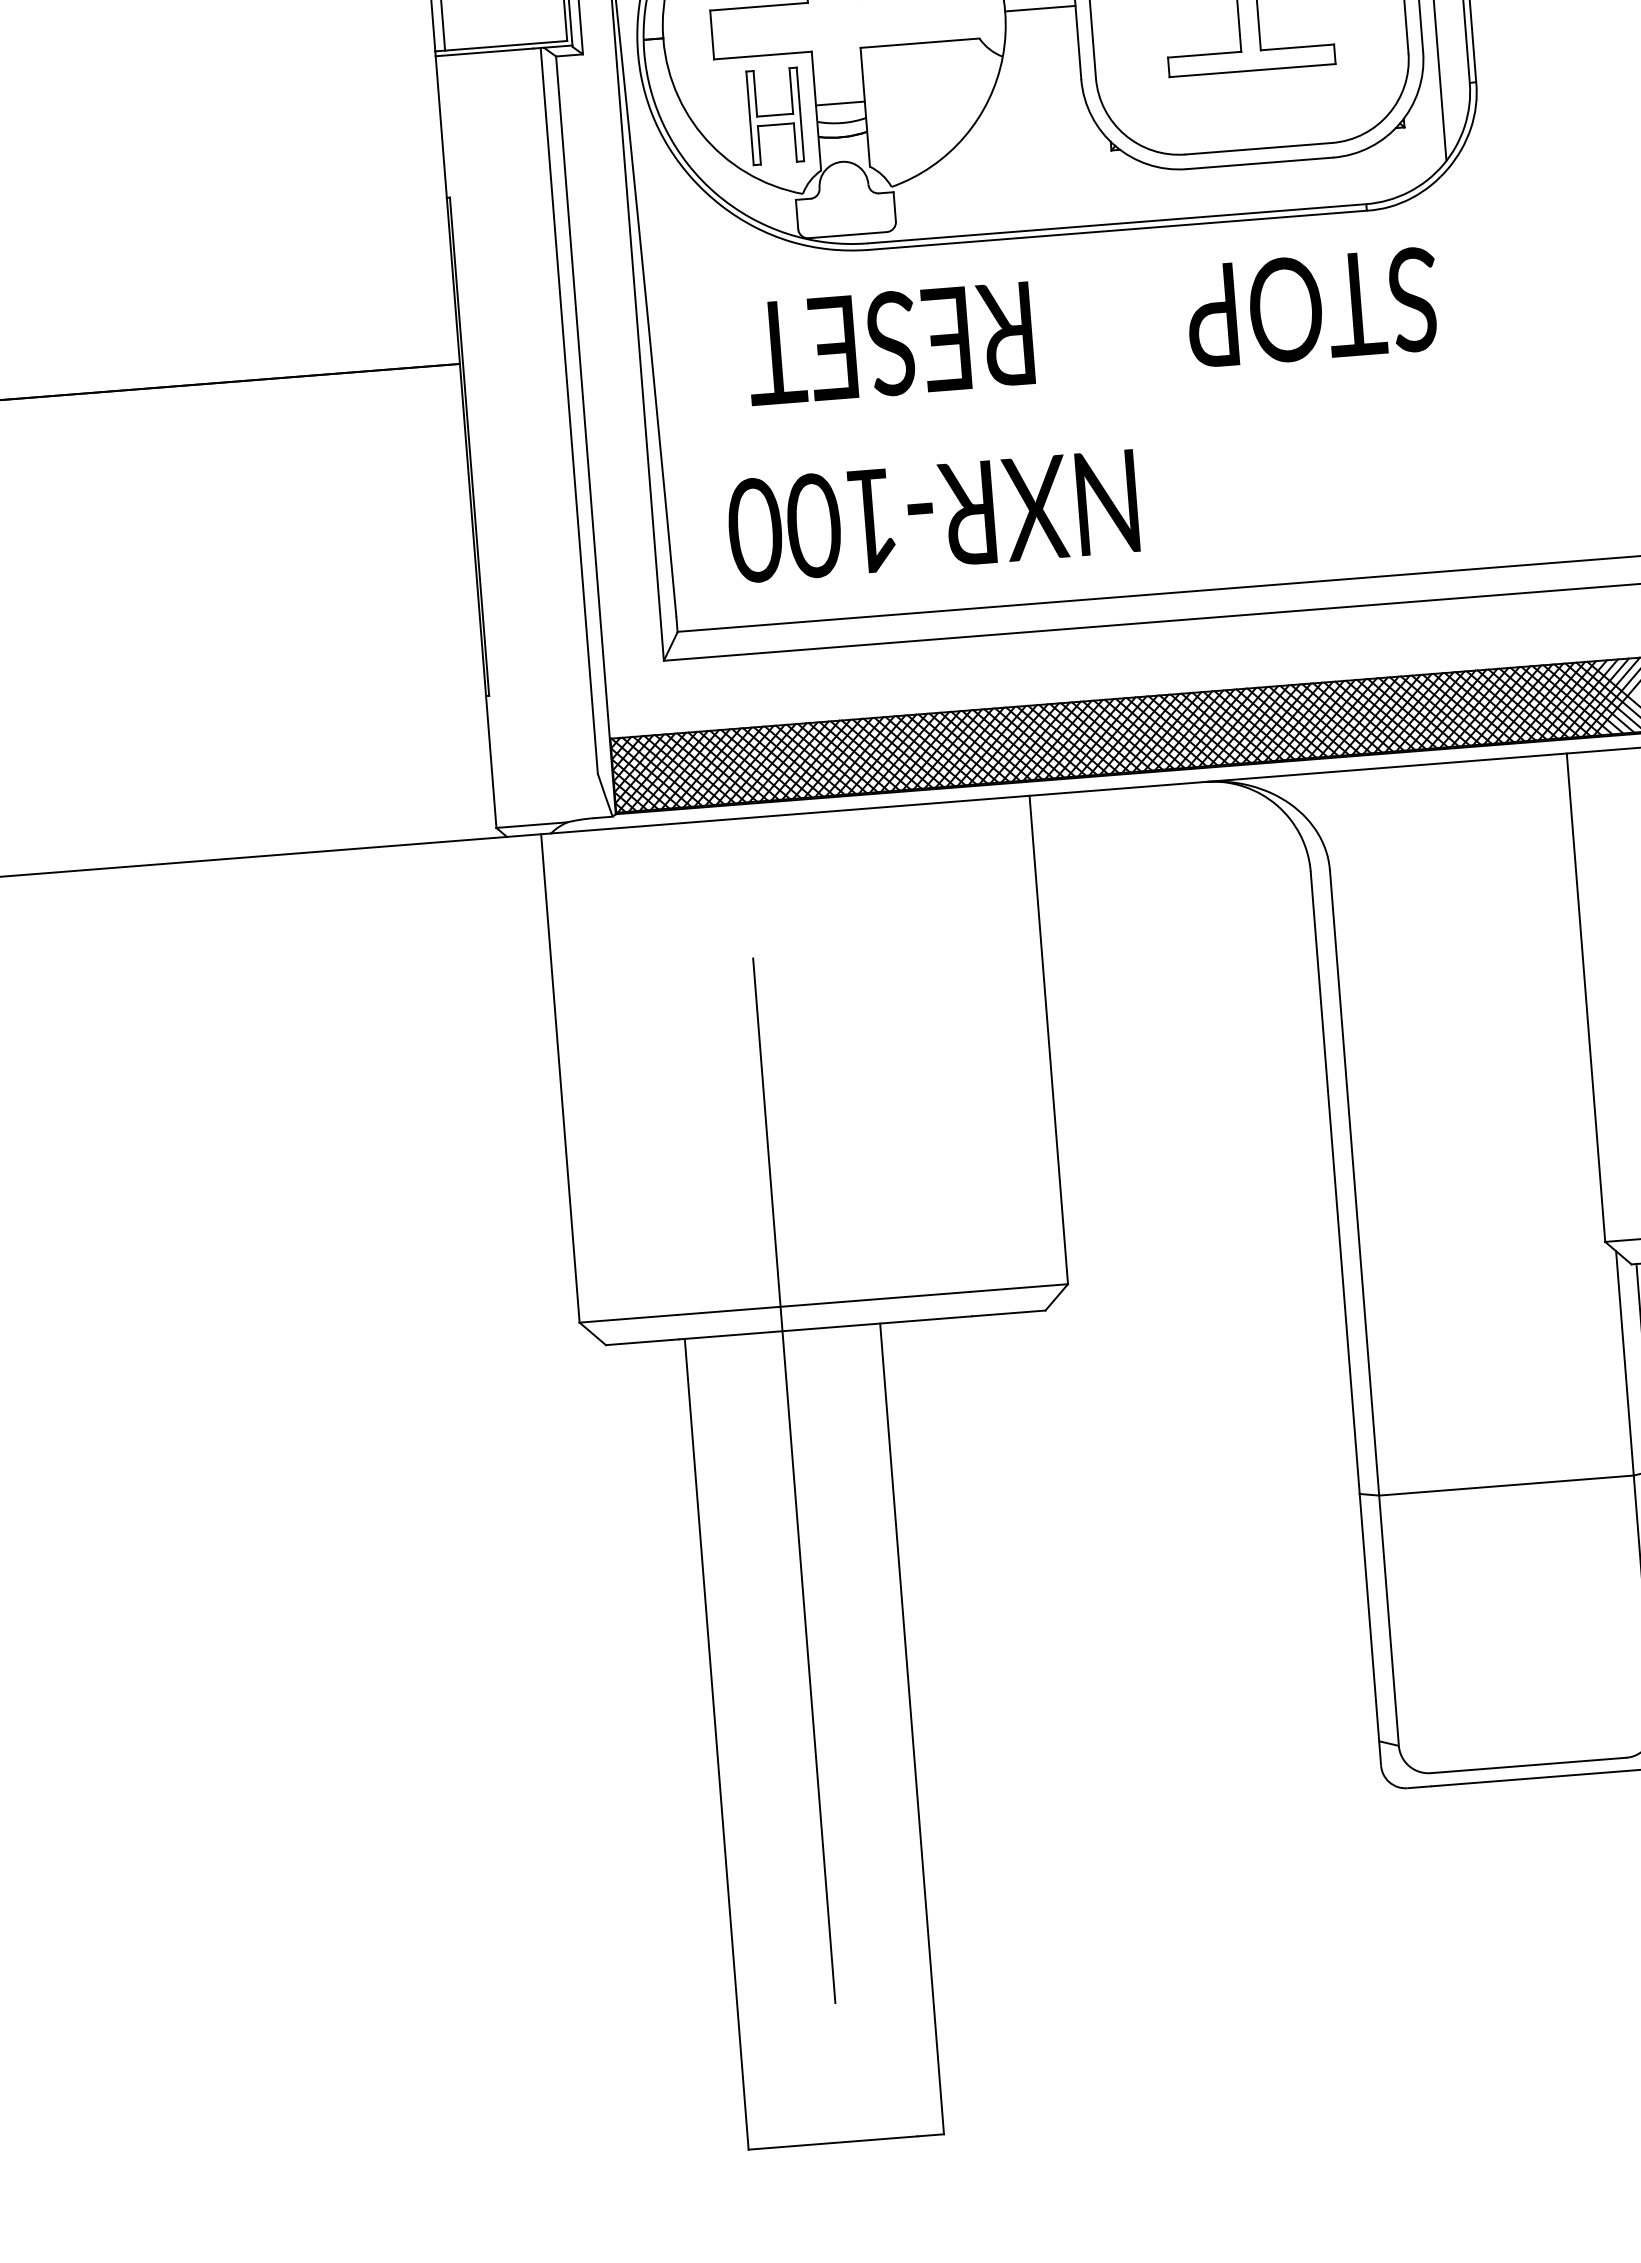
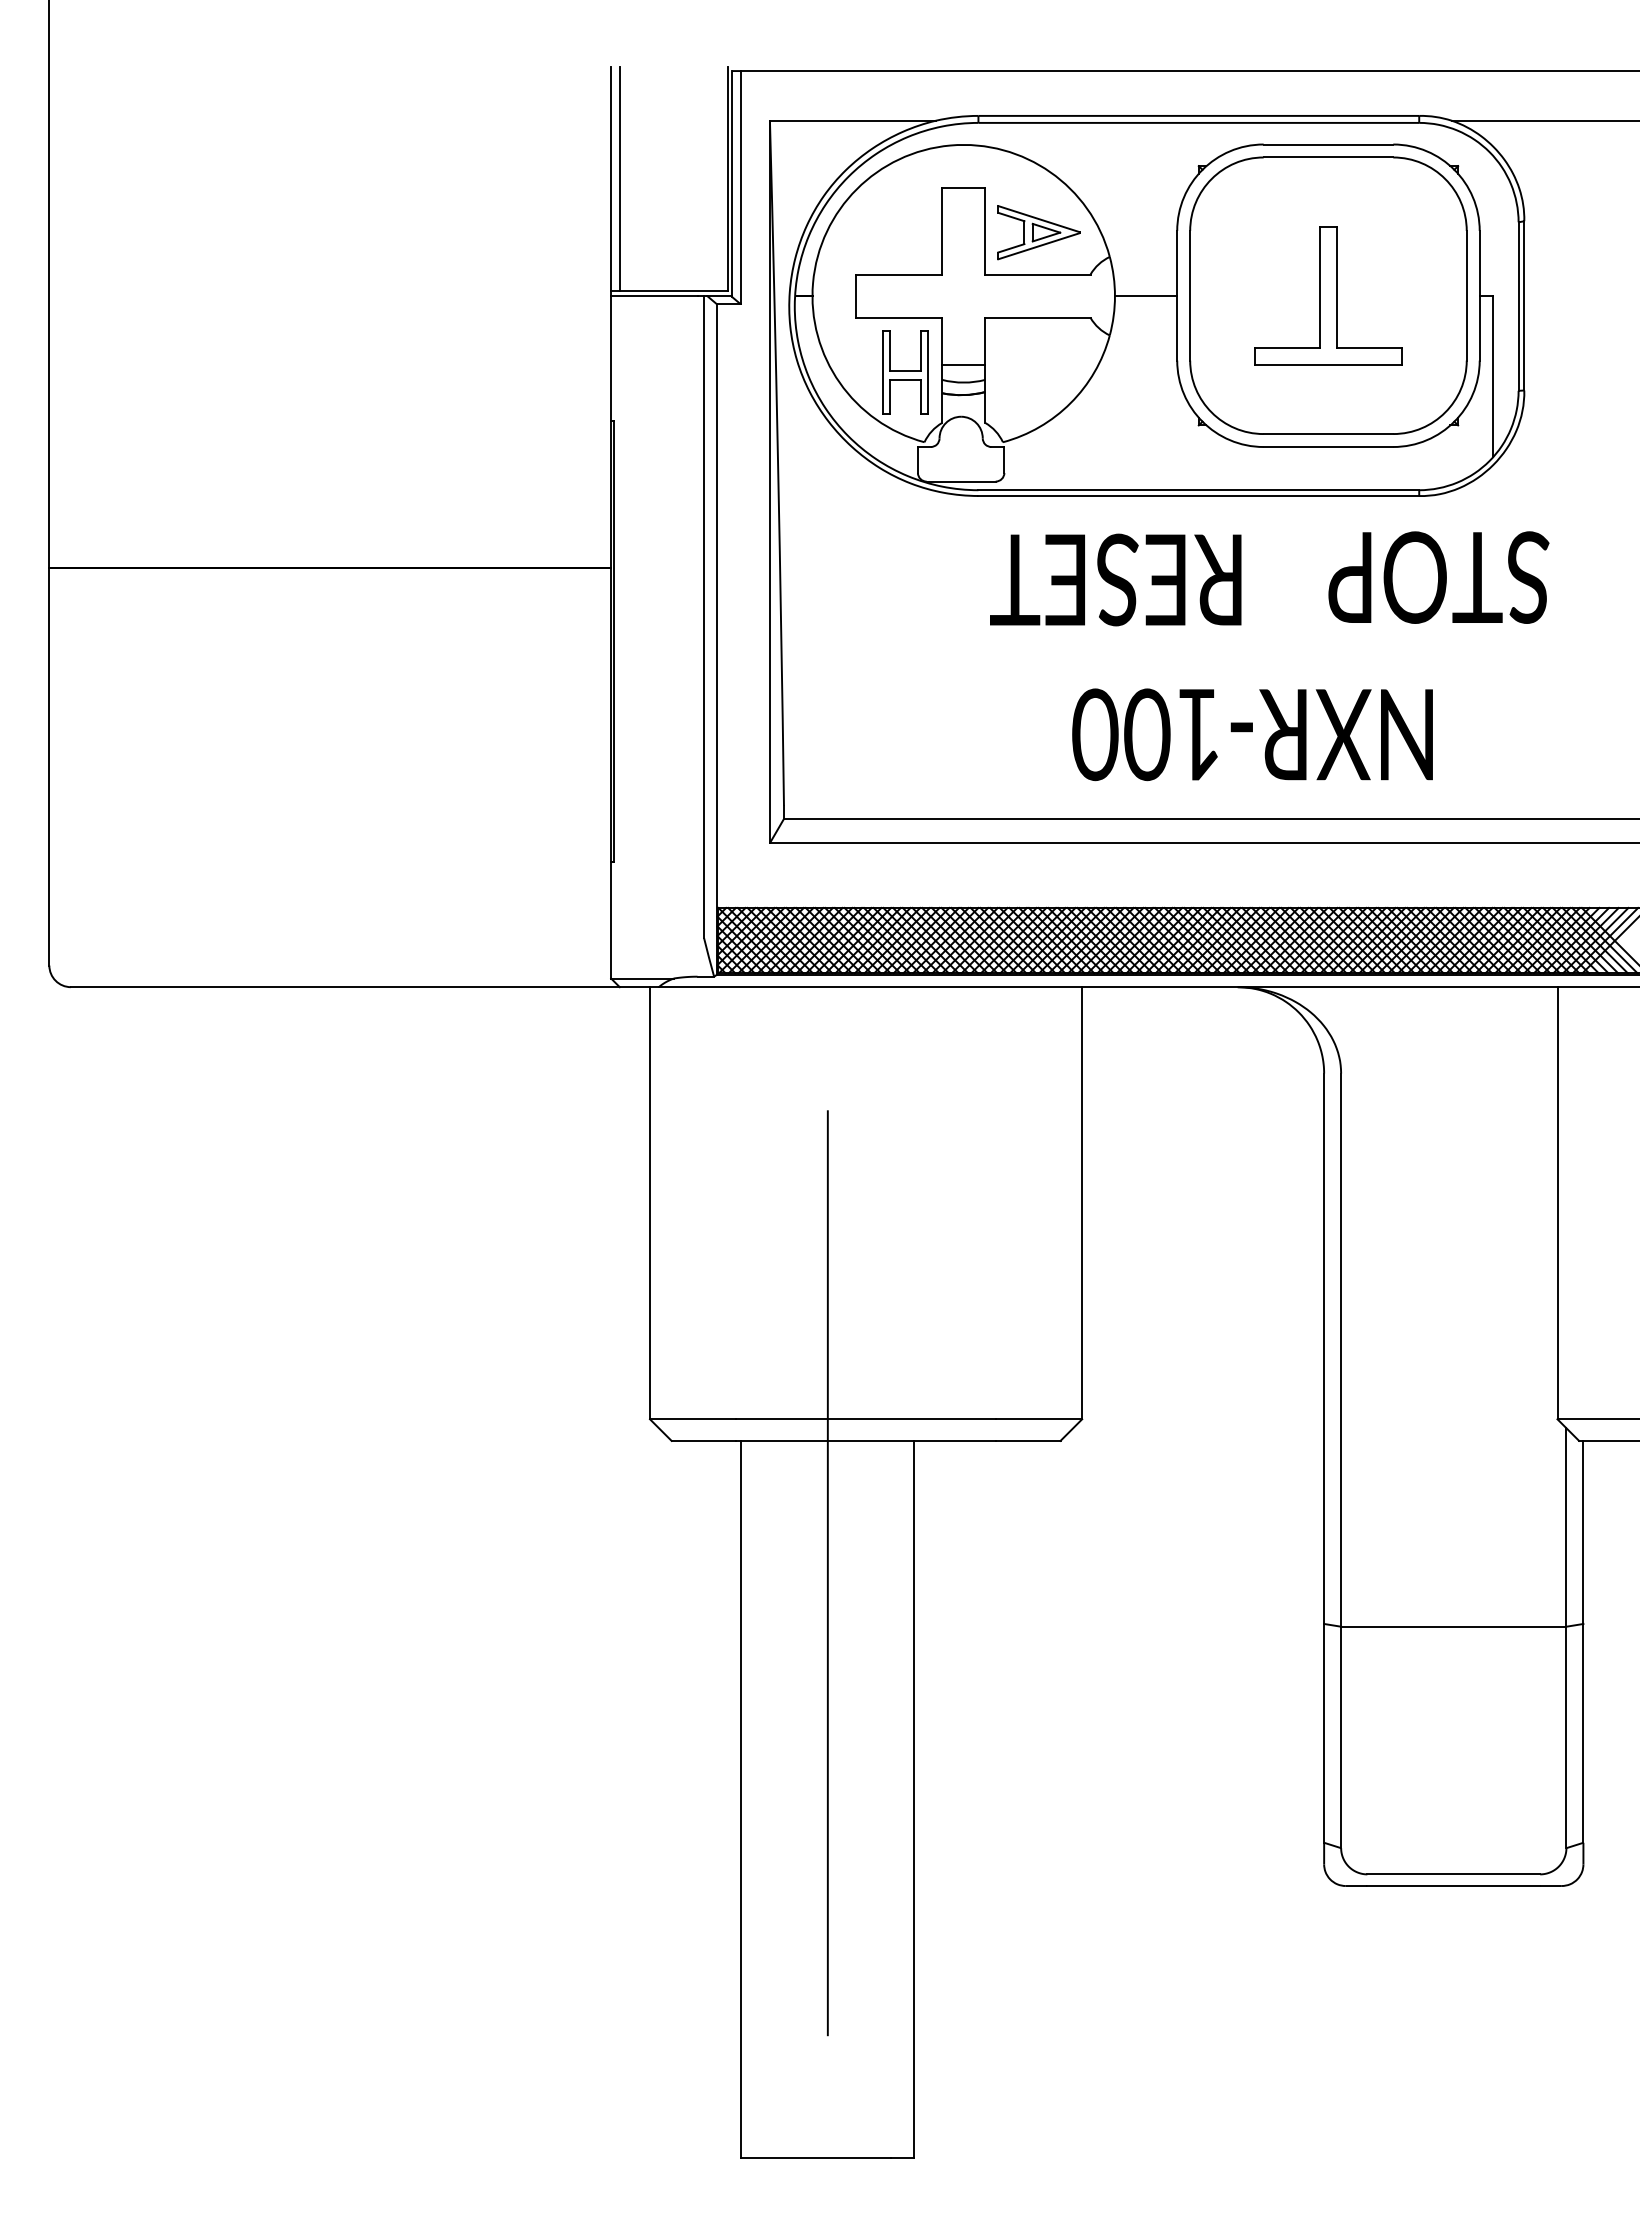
text: (1312, 307) -> (1438, 577), moved
text: (889, 343) -> (1115, 579), moved
text: (932, 516) -> (1252, 734), moved

